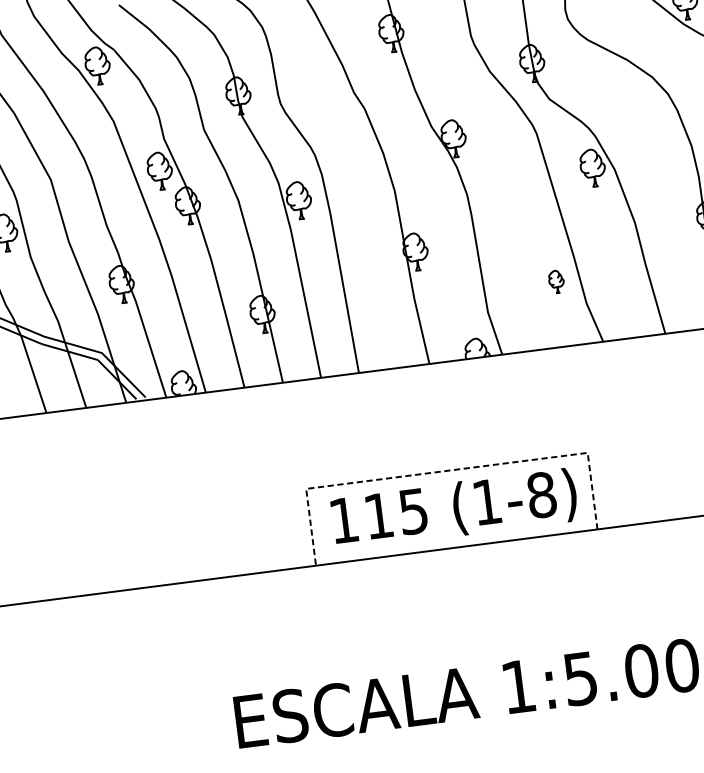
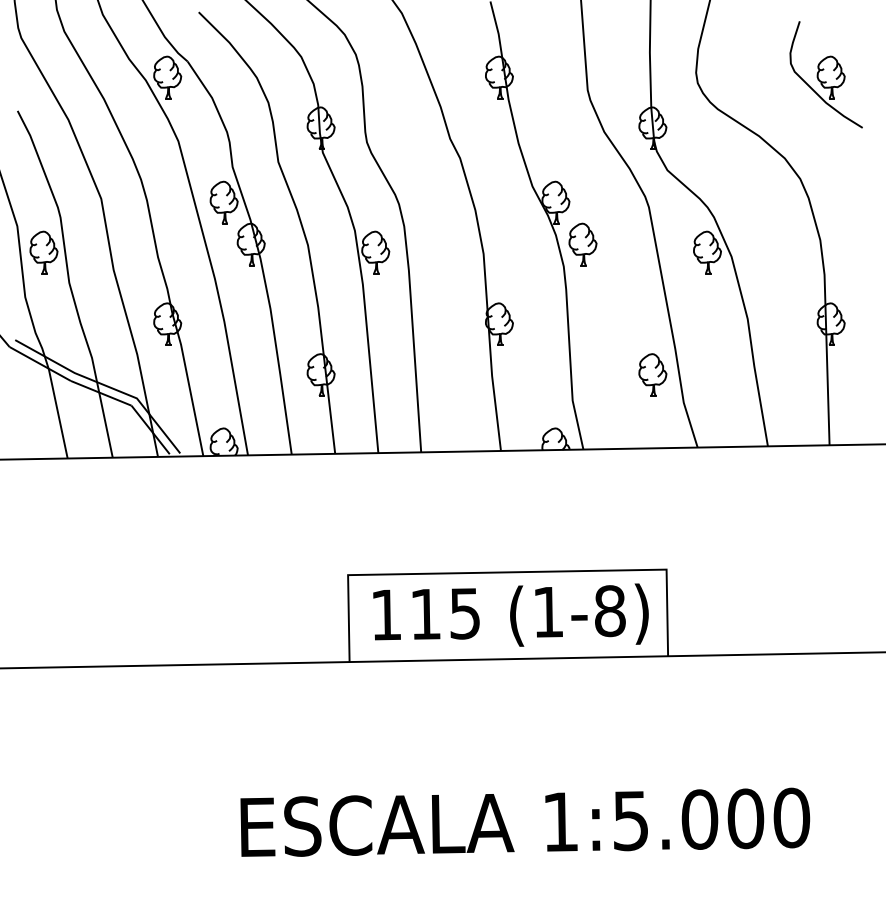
part: (481, 173) -> (582, 244), added
part: (556, 281) -> (652, 374), size x1.67
line: (446, 471) -> (506, 572), dashed -> solid

